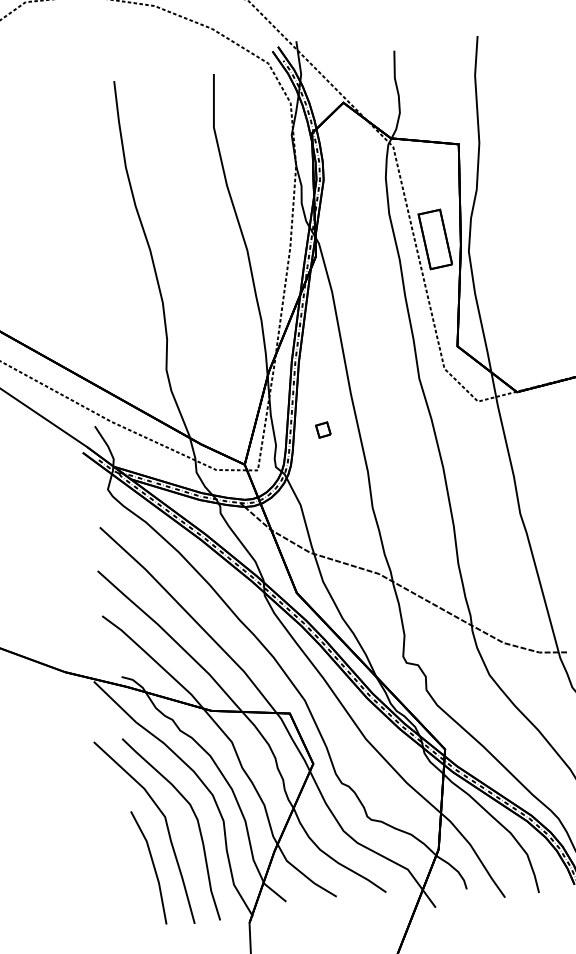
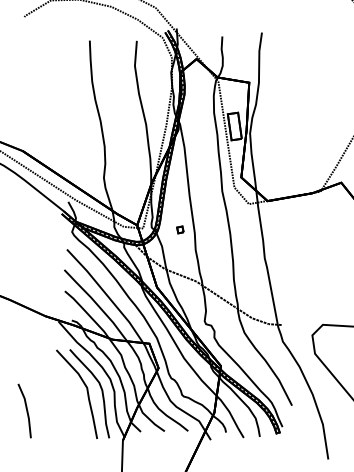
part: (323, 429) -> (180, 229), moved
line: (152, 866) -> (26, 410), moved

